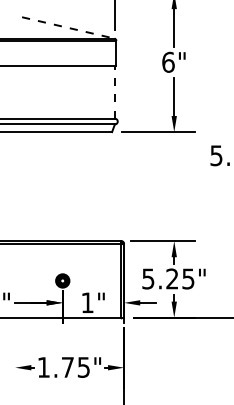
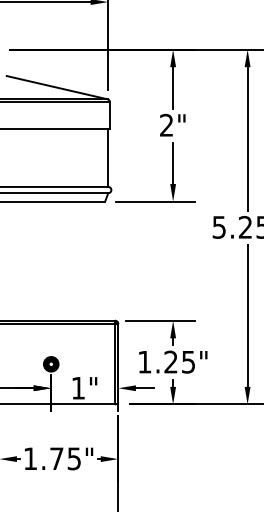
line: (68, 27) -> (57, 87), dashed -> solid
text: (168, 61) -> (166, 124), 6" -> 2"
line: (115, 92) -> (108, 158), dashed -> solid
text: (148, 279) -> (144, 362), 5.25" -> 1.25"

